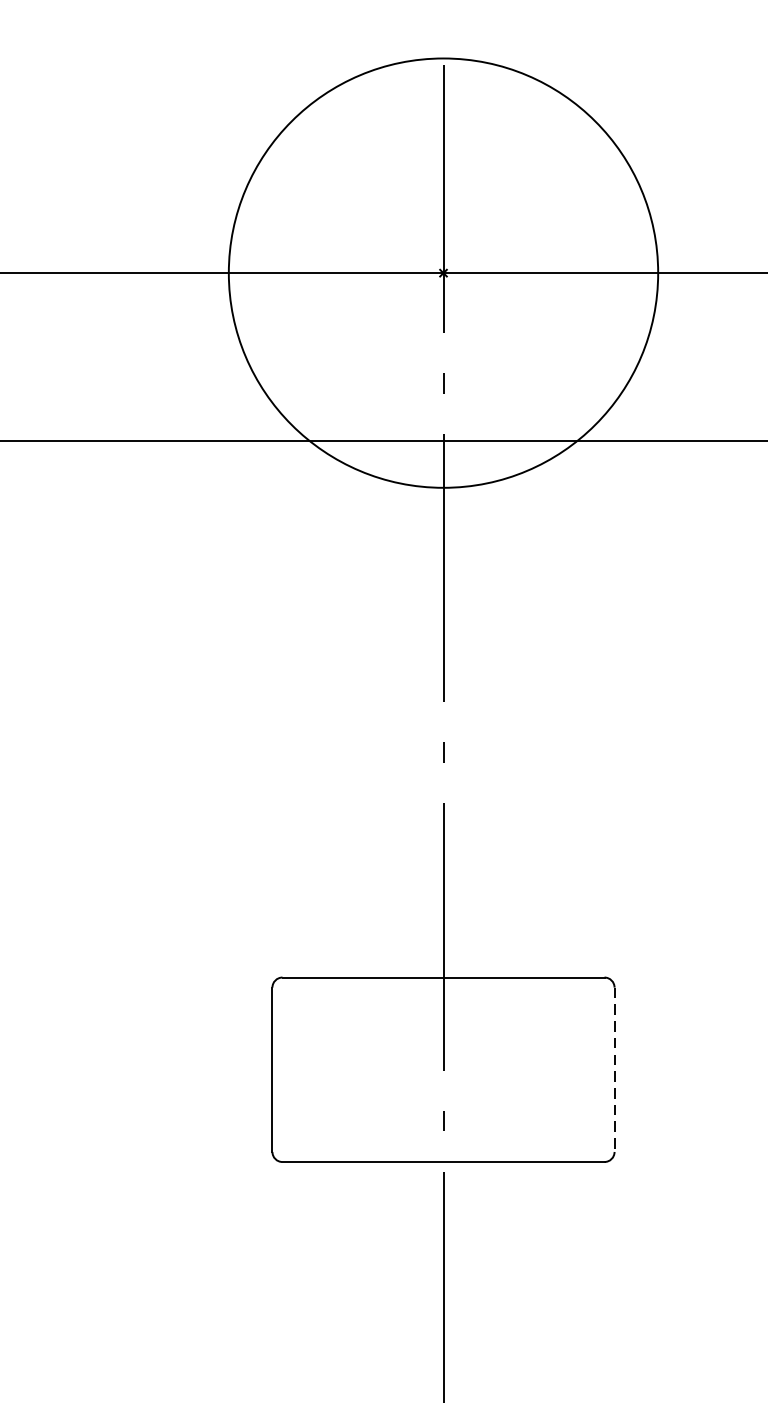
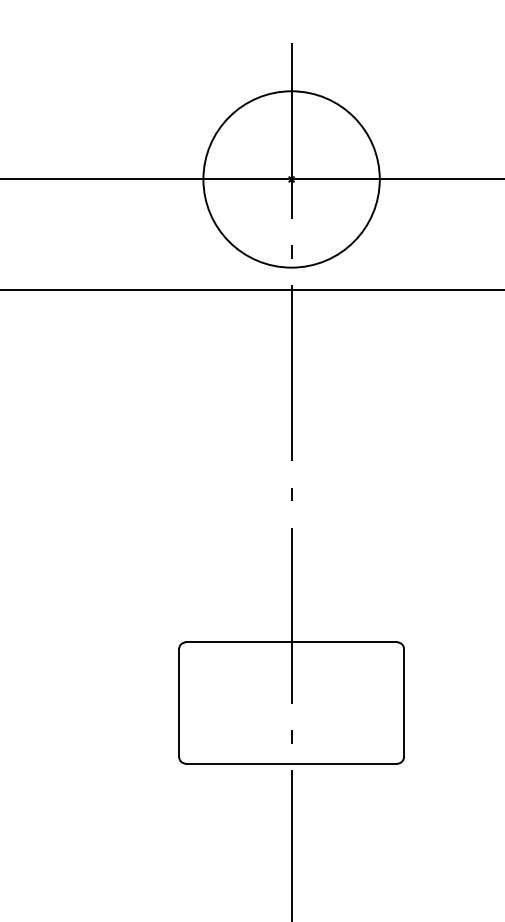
circle: (443, 273) -> (291, 179), size x0.62
line: (615, 1070) -> (404, 703), dashed -> solid

